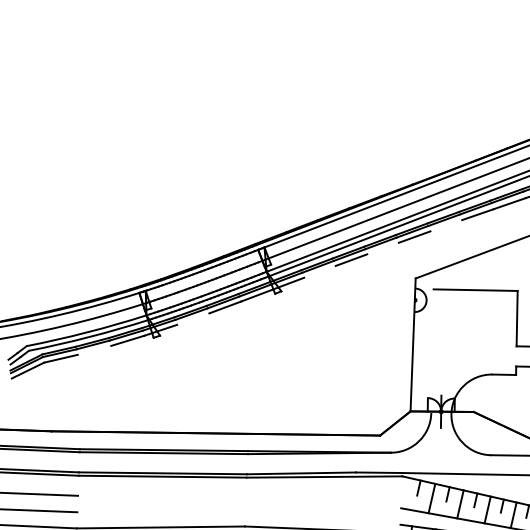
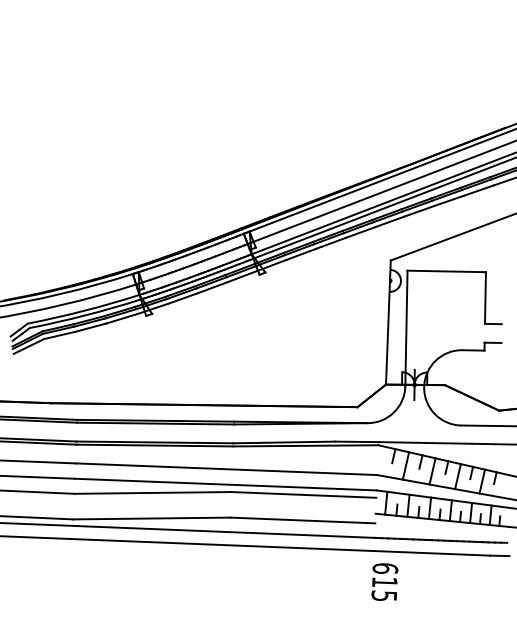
line: (446, 225) -> (419, 211), added
line: (383, 248) -> (360, 232), added
line: (320, 270) -> (301, 253), added
line: (193, 319) -> (183, 298), added
line: (93, 350) -> (90, 327), added
line: (432, 351) -> (406, 328), added
line: (239, 502) -> (226, 469), added
line: (238, 518) -> (225, 484), added

